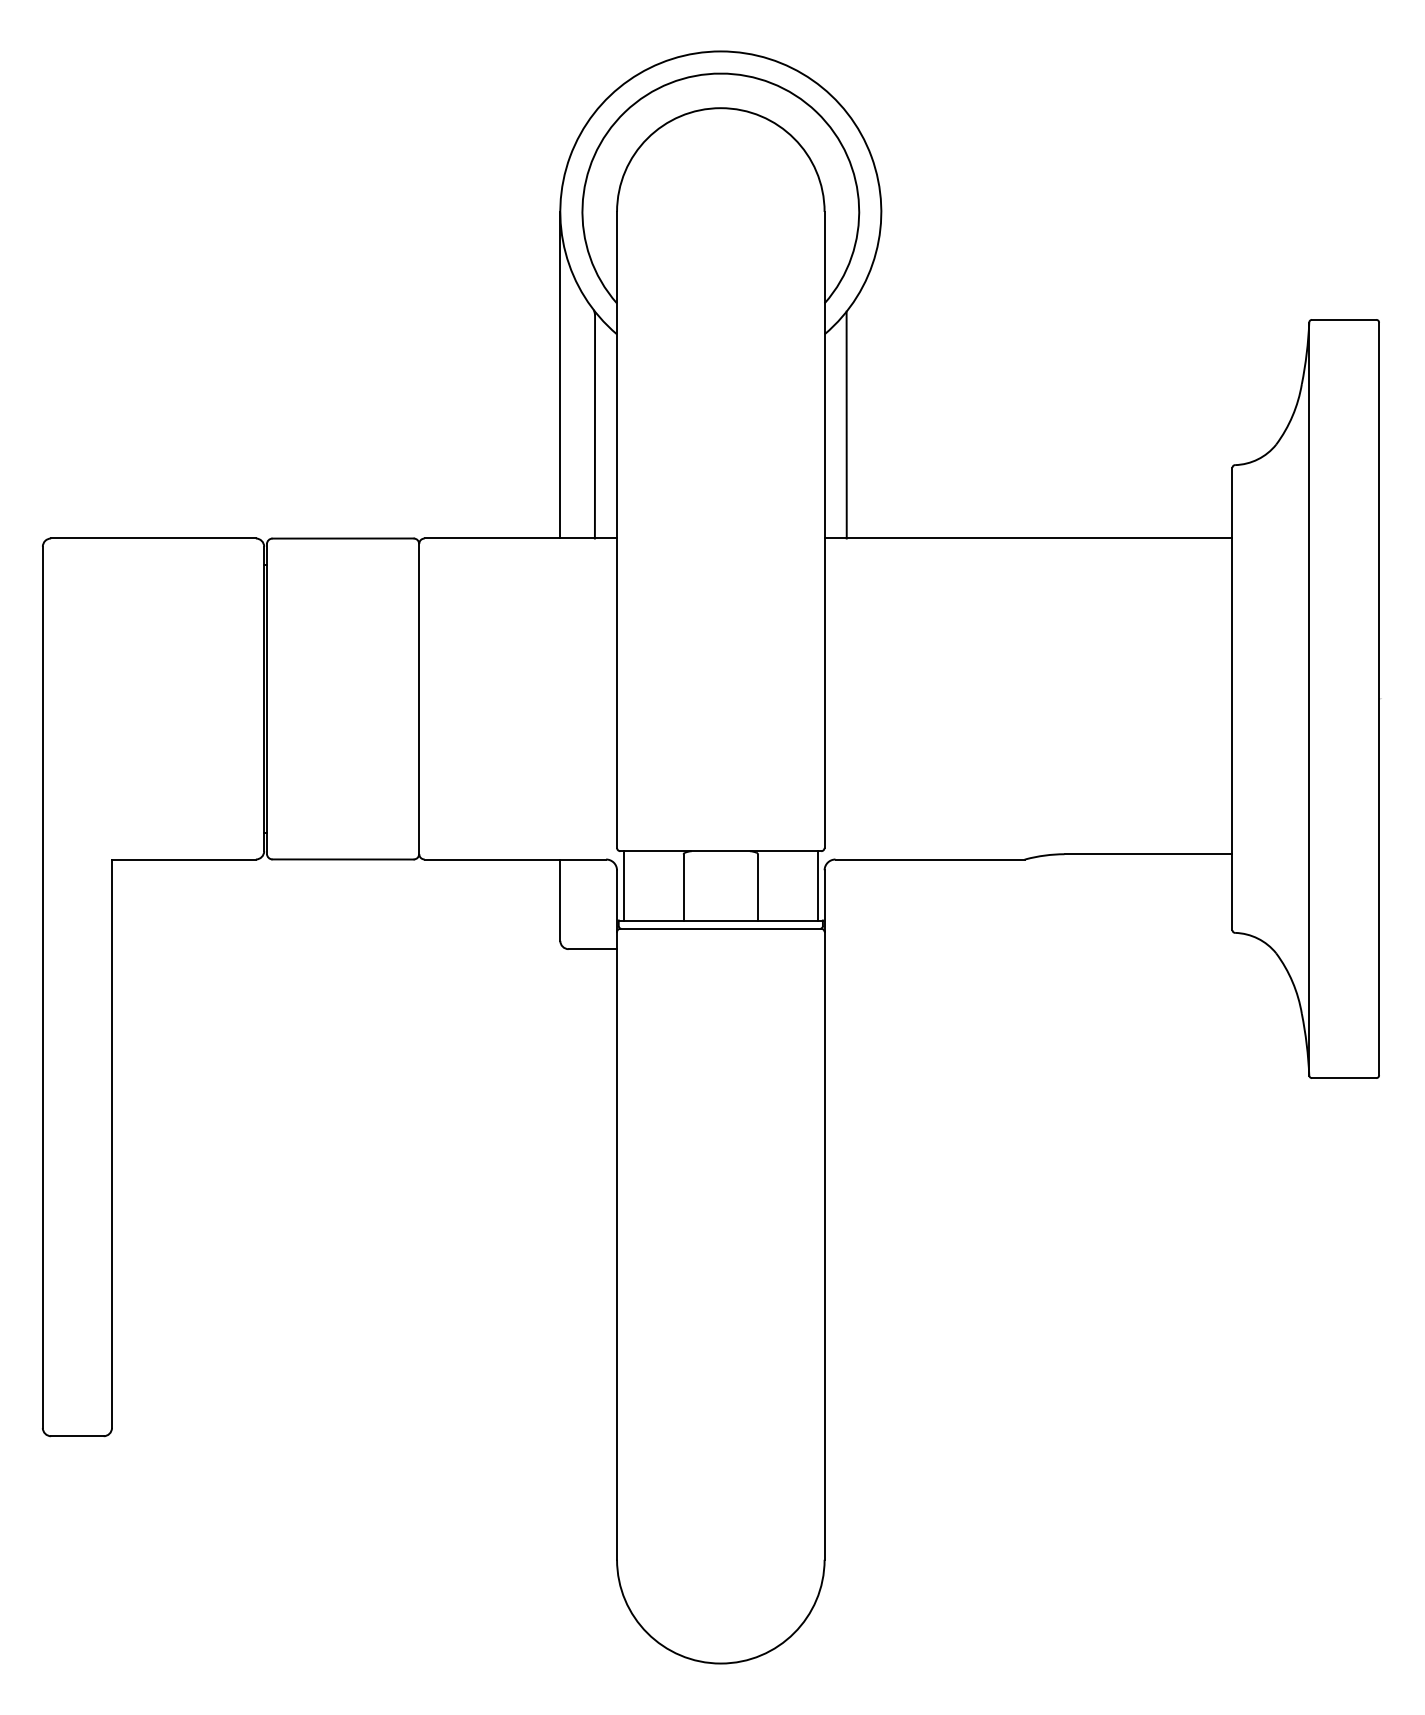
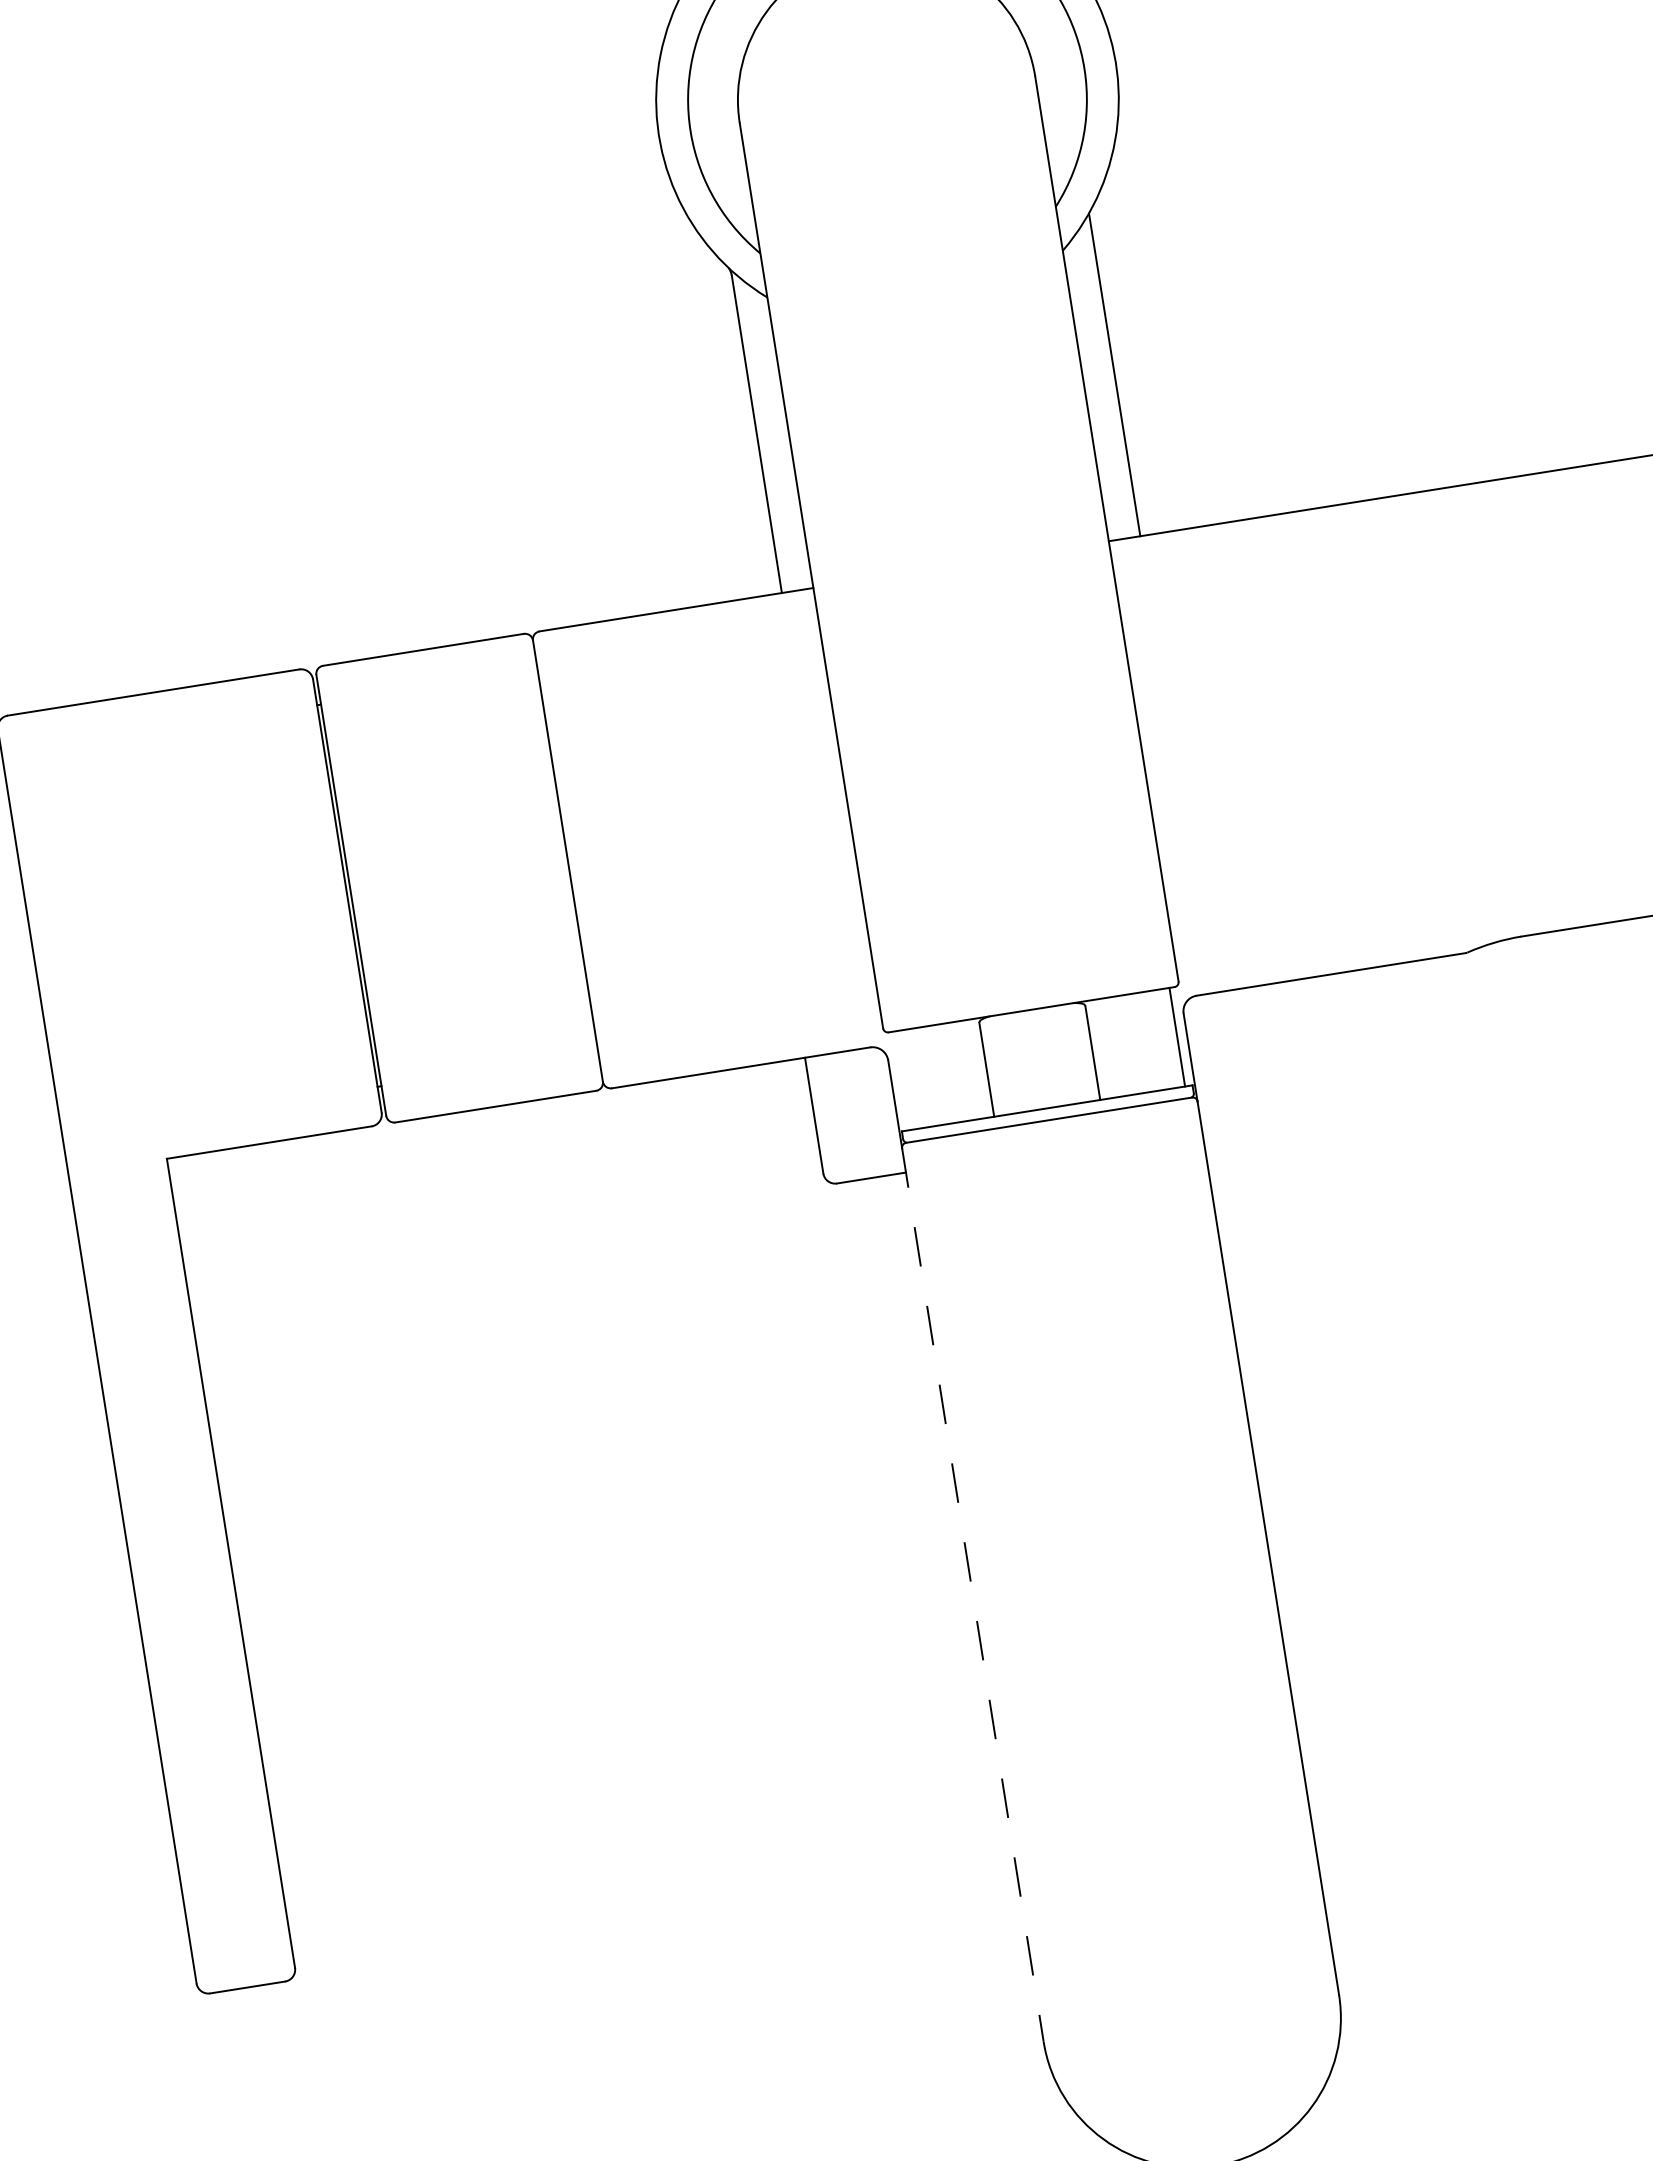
line: (560, 374) -> (695, 367), removed
line: (623, 885) -> (900, 1080), removed
line: (617, 1245) -> (973, 1594), solid -> dashed

